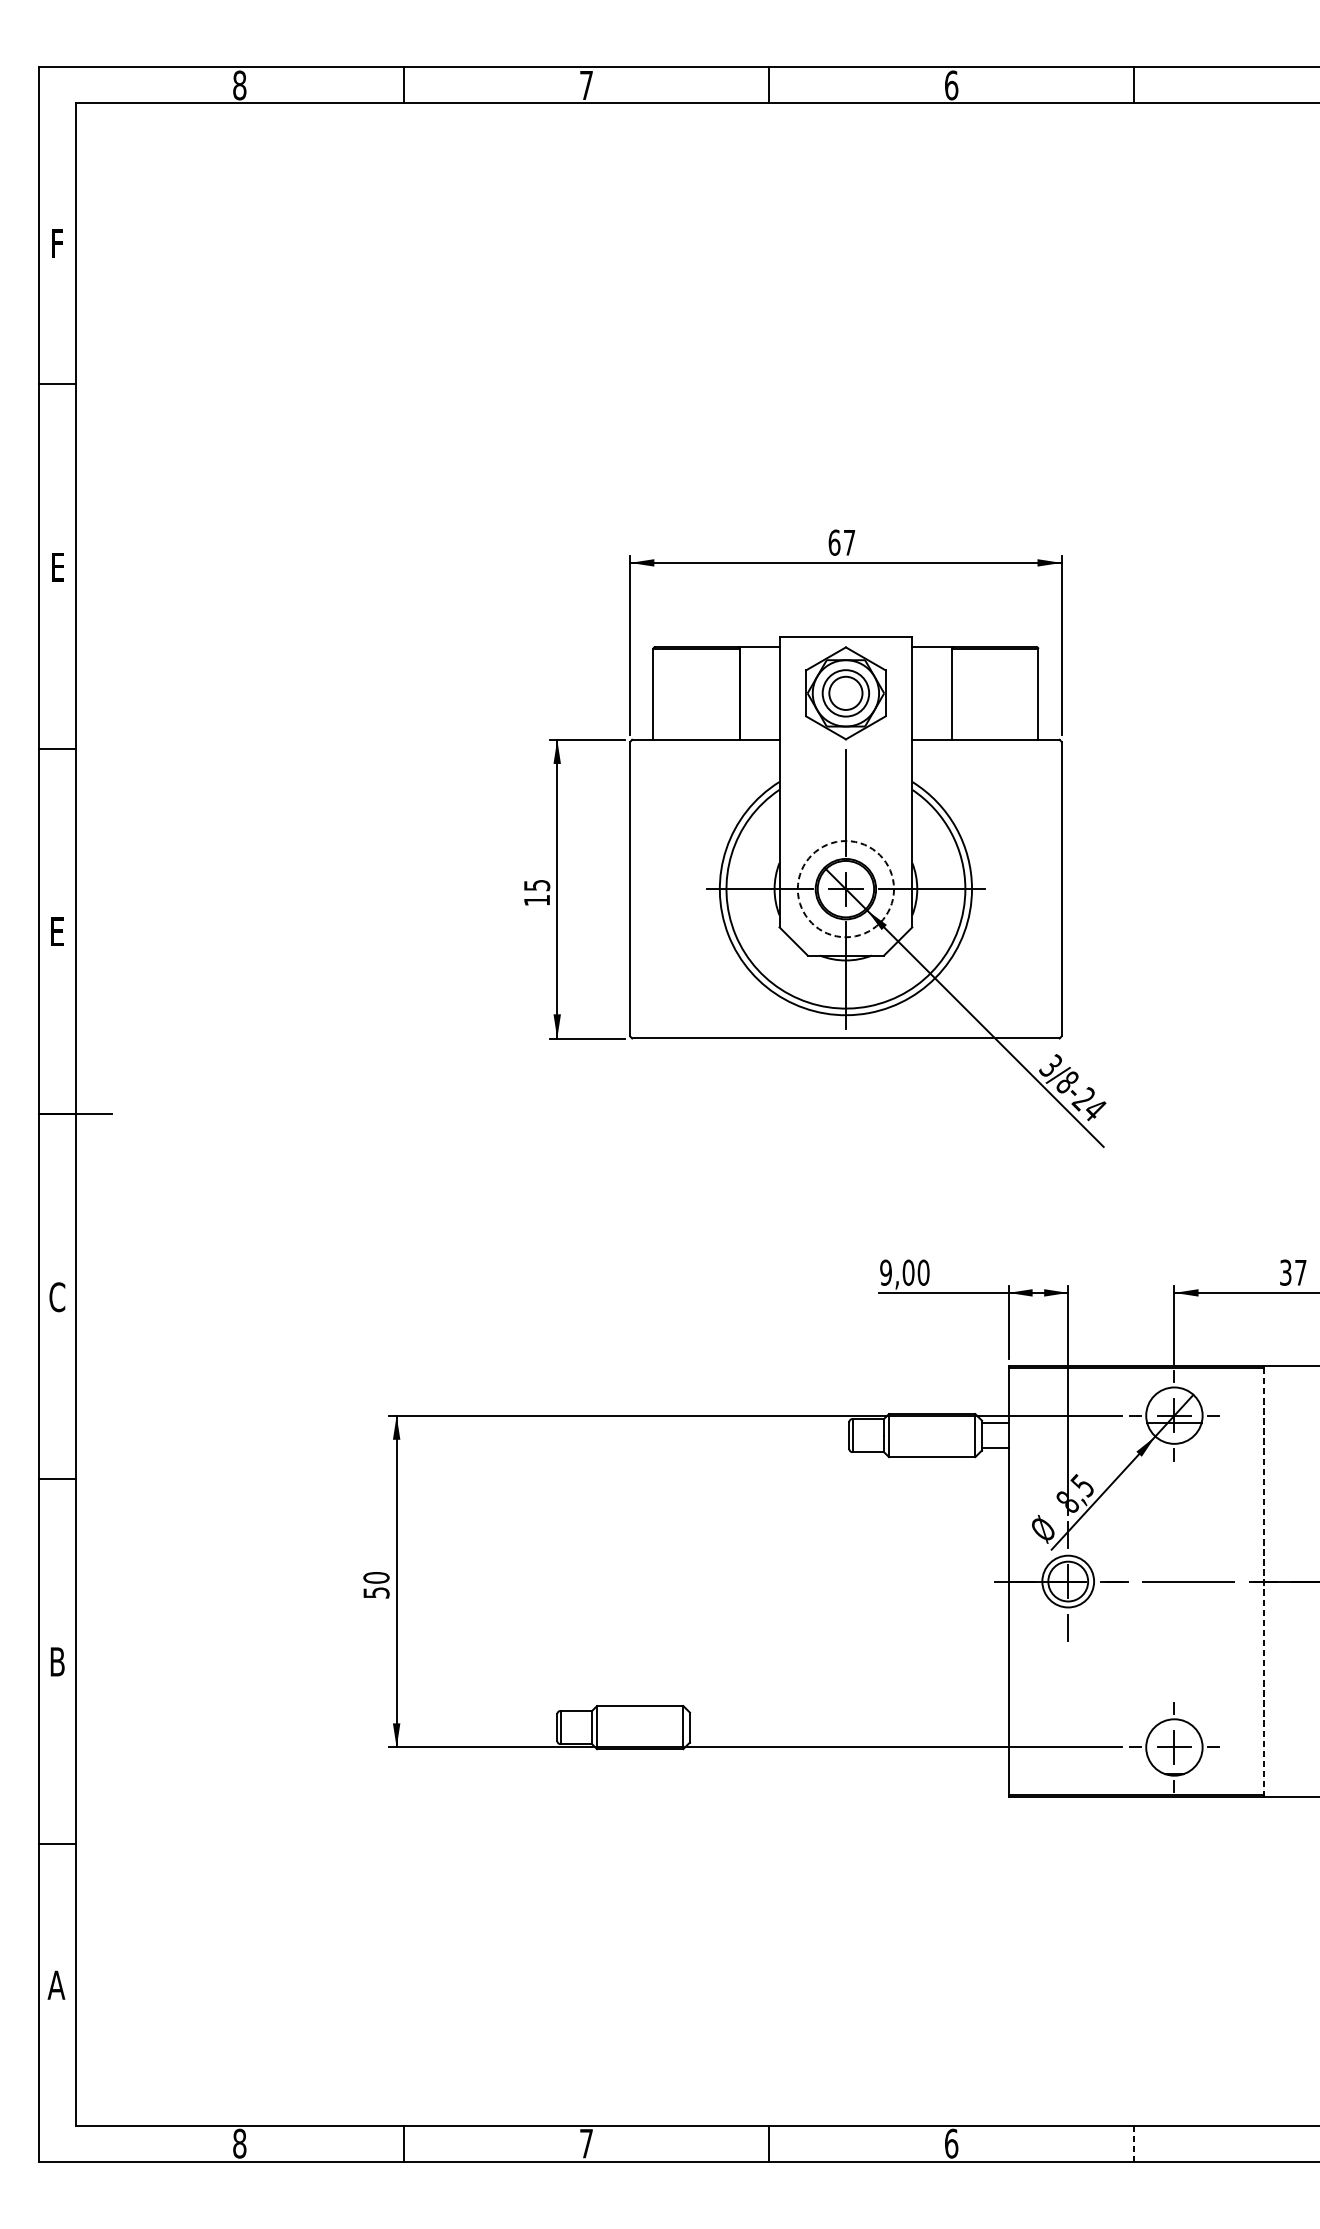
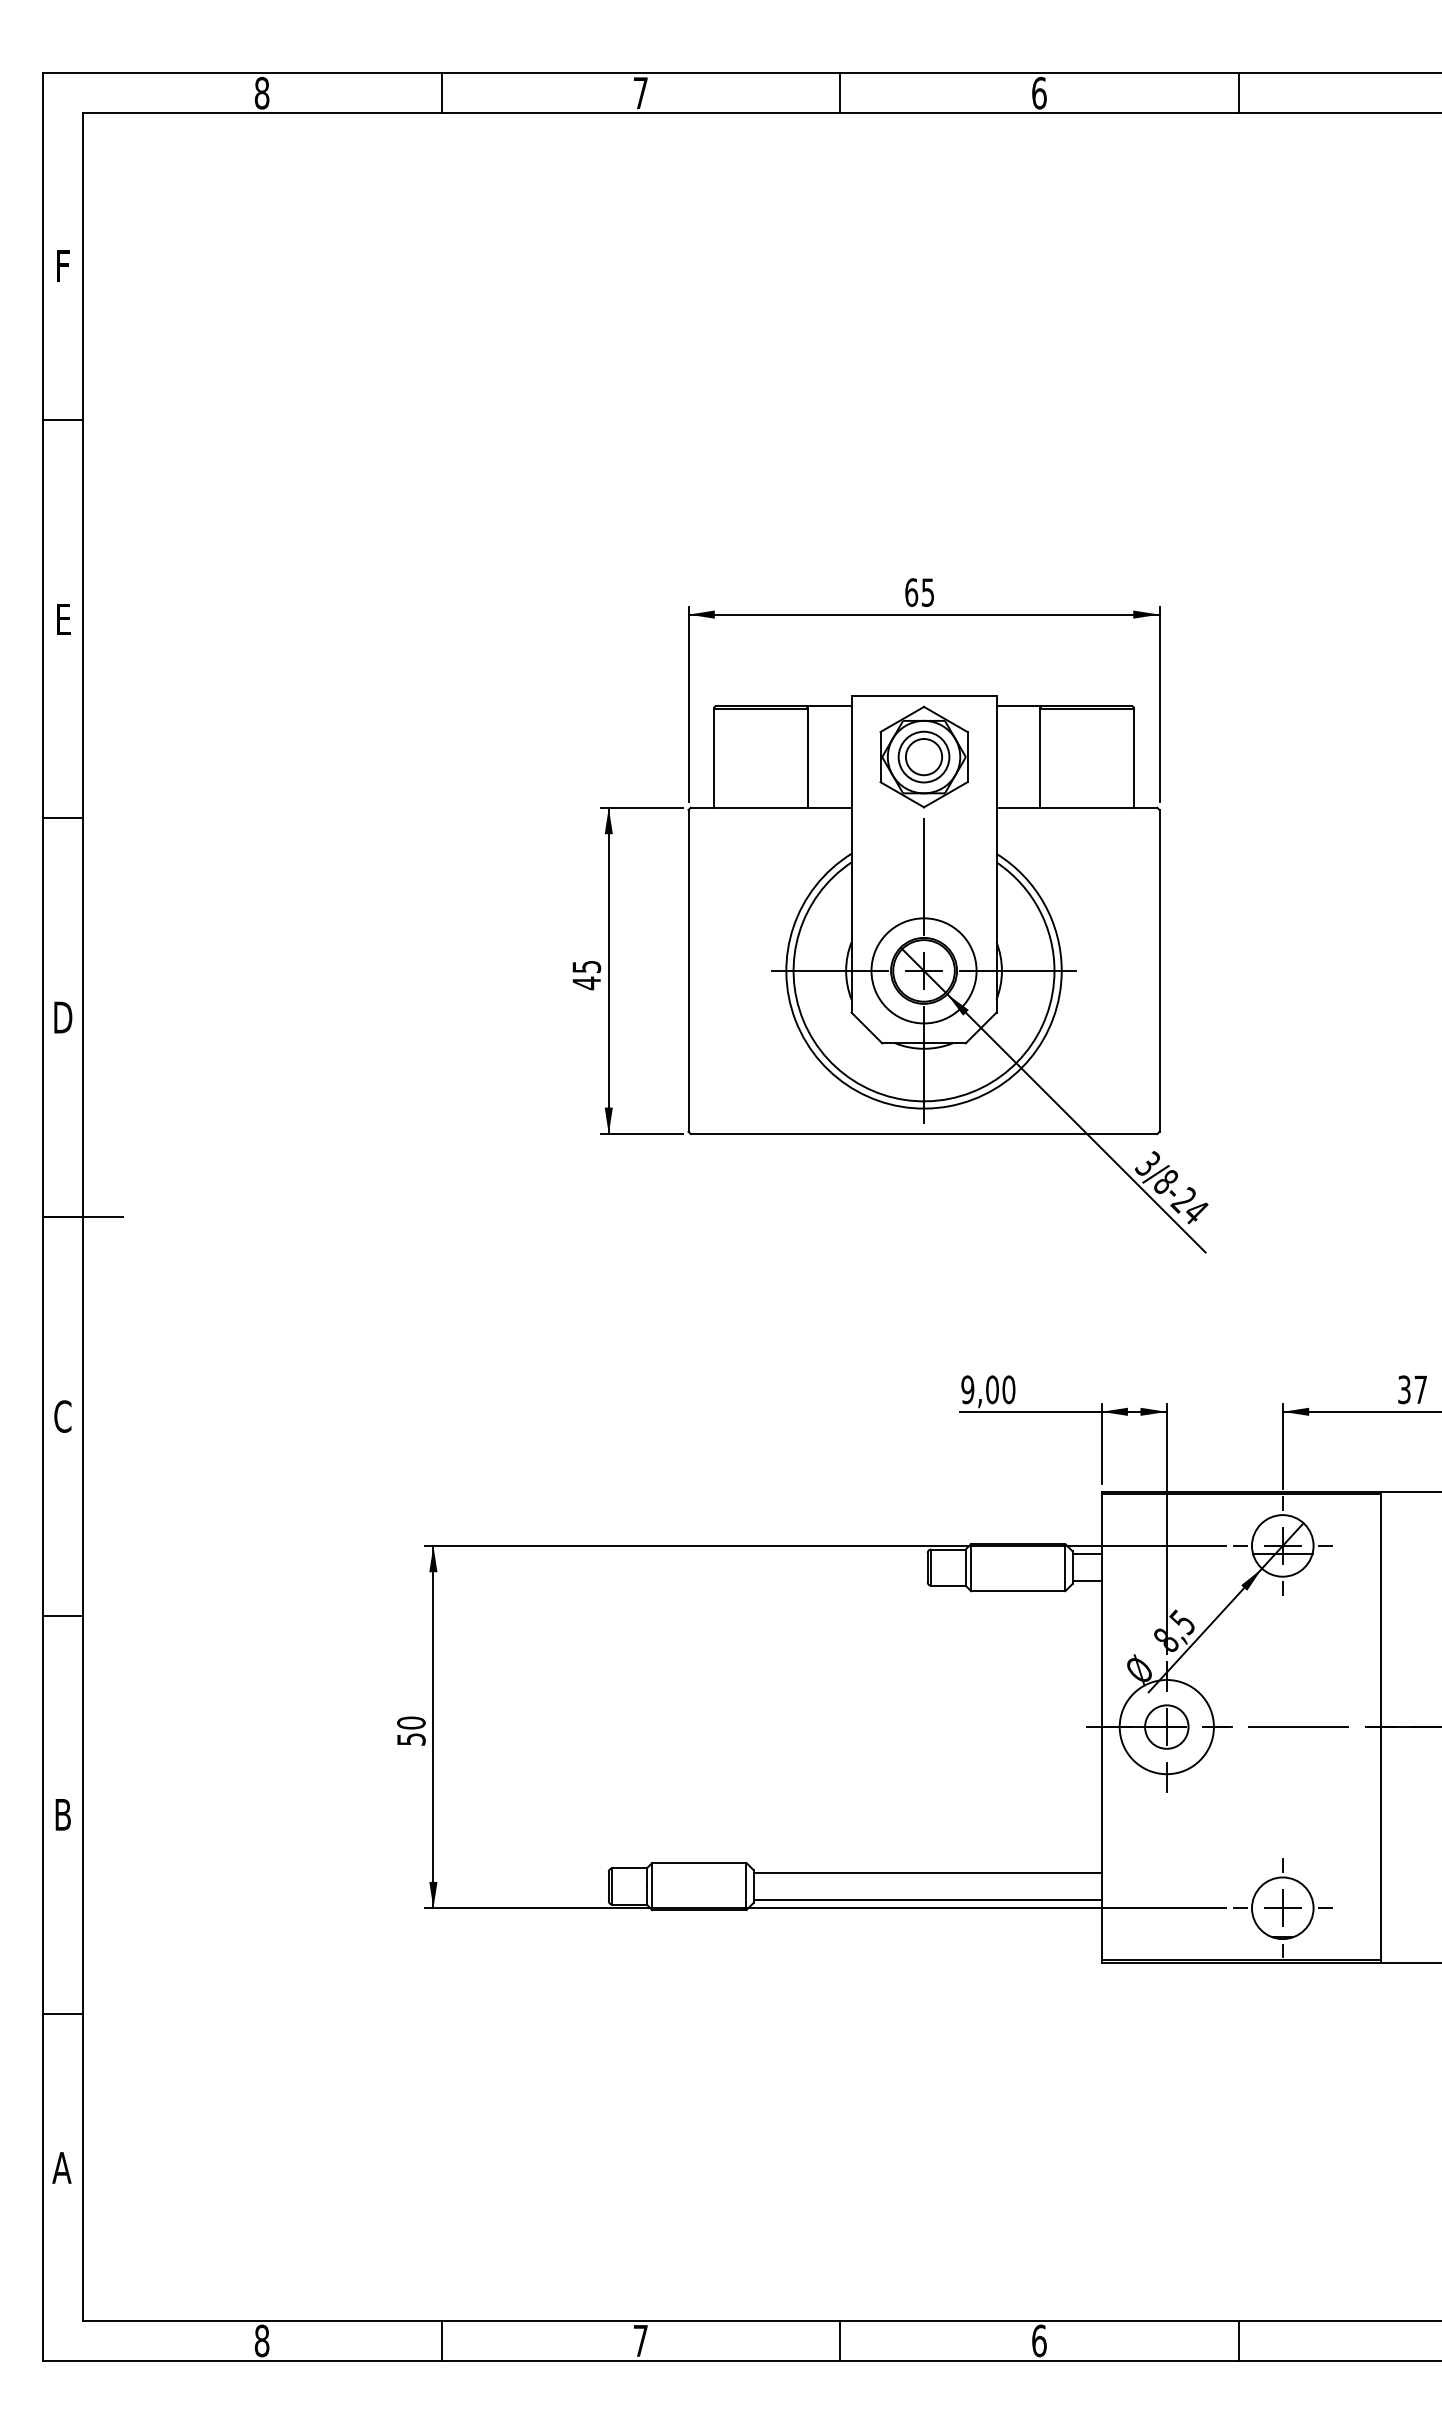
text: (849, 542) -> (927, 592), 67 -> 65
circle: (845, 888) -> (923, 970), dashed -> solid
text: (536, 900) -> (586, 983), 15 -> 45
text: (57, 931) -> (63, 1017), E -> D
circle: (1067, 1581) -> (1166, 1726), size x1.67
line: (1263, 1581) -> (1380, 1727), dashed -> solid
line: (849, 1714) -> (927, 1872), added
line: (849, 1740) -> (927, 1900), added
line: (1134, 2144) -> (1239, 2341), dashed -> solid

